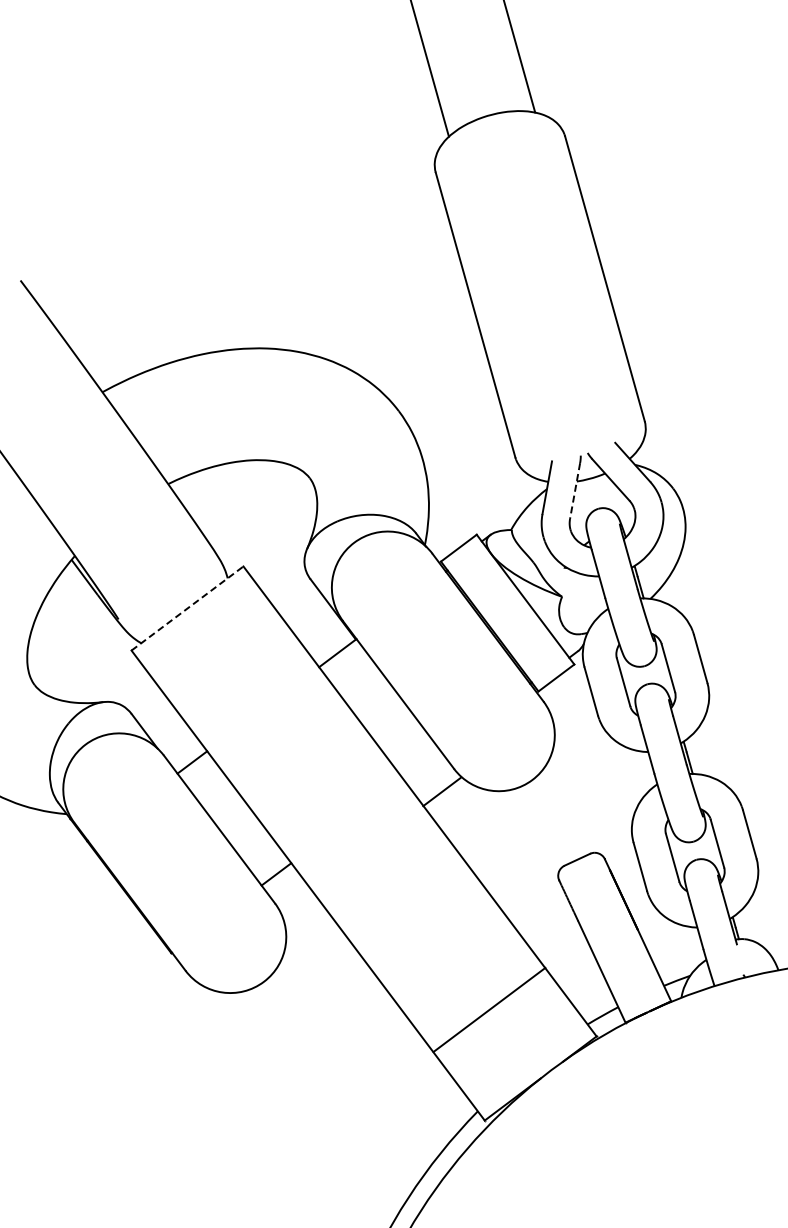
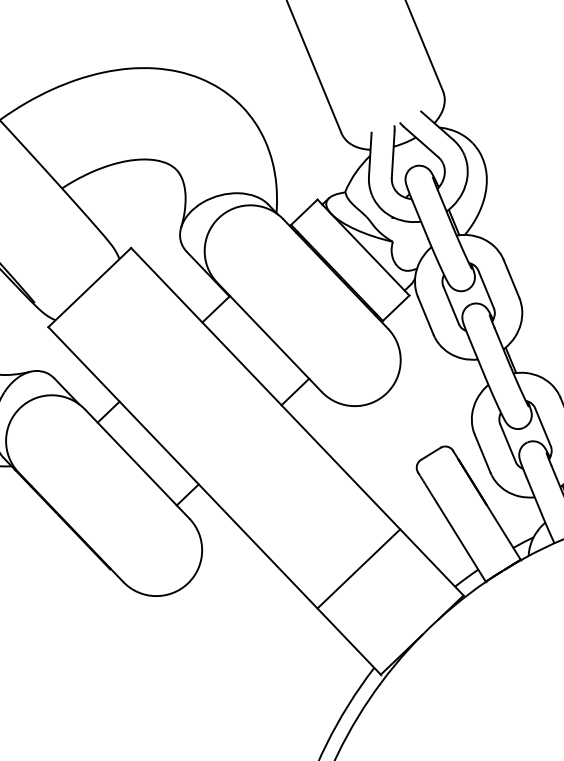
line: (574, 491) -> (392, 155), dashed -> solid
line: (187, 608) -> (89, 287), dashed -> solid
line: (441, 791) -> (294, 391), moved
line: (489, 1009) -> (358, 568), moved

